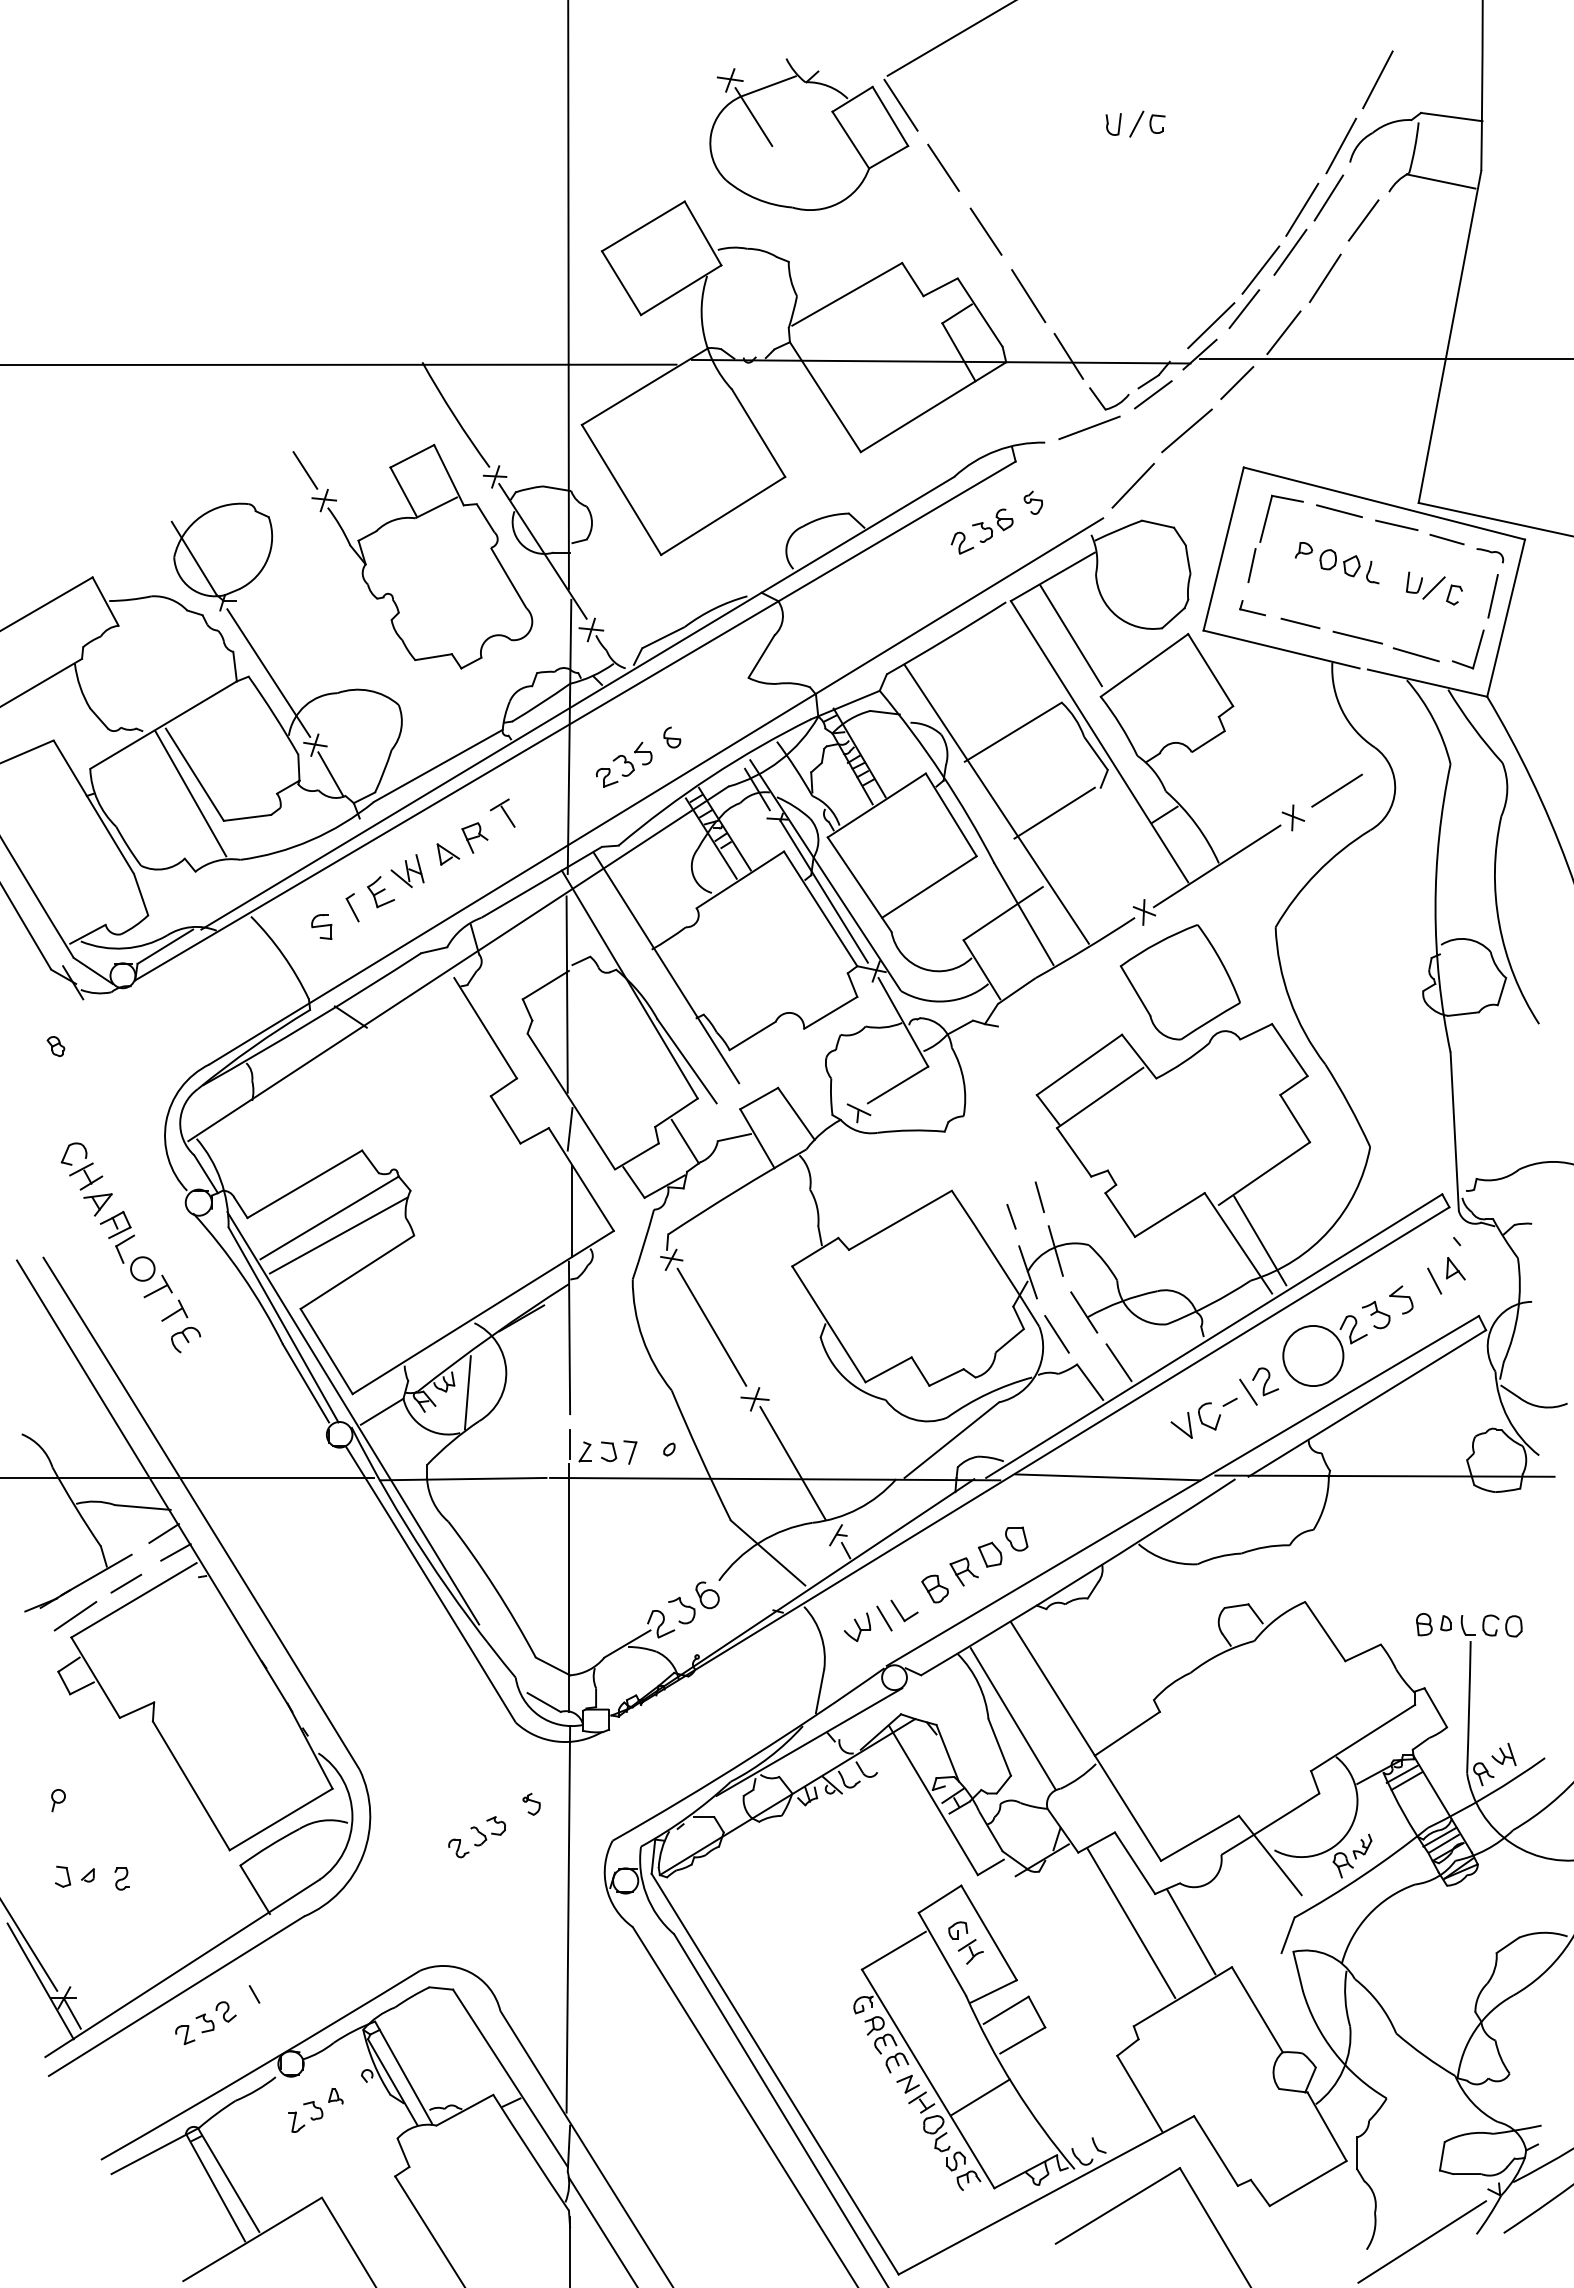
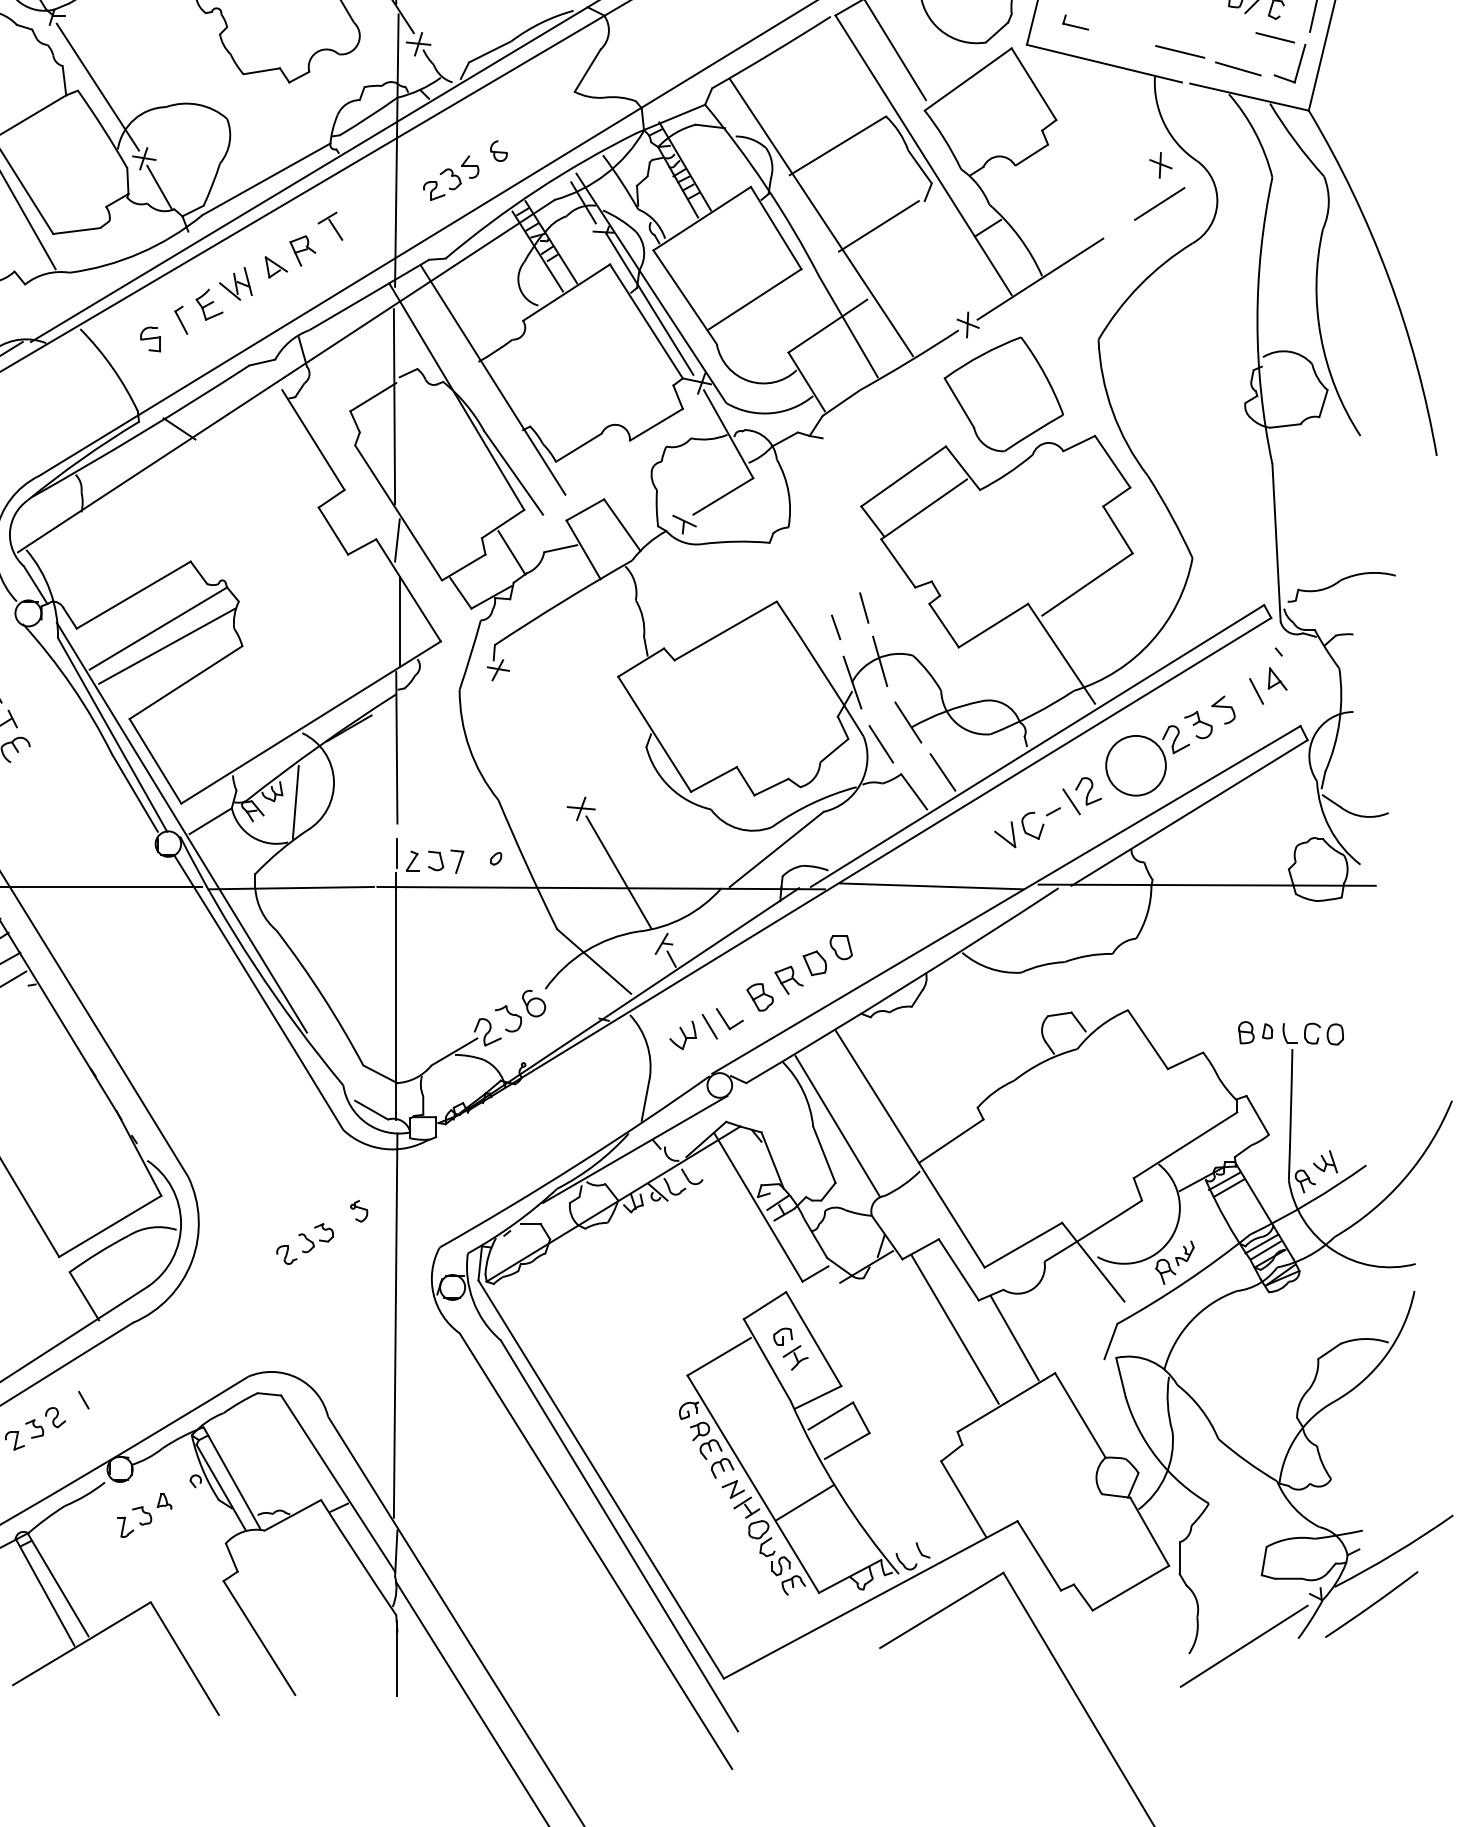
line: (1300, 623) -> (1275, 37), moved
part: (1293, 817) -> (1161, 165), moved
line: (1260, 1240) -> (1083, 650), removed
line: (711, 1326) -> (537, 736), removed

